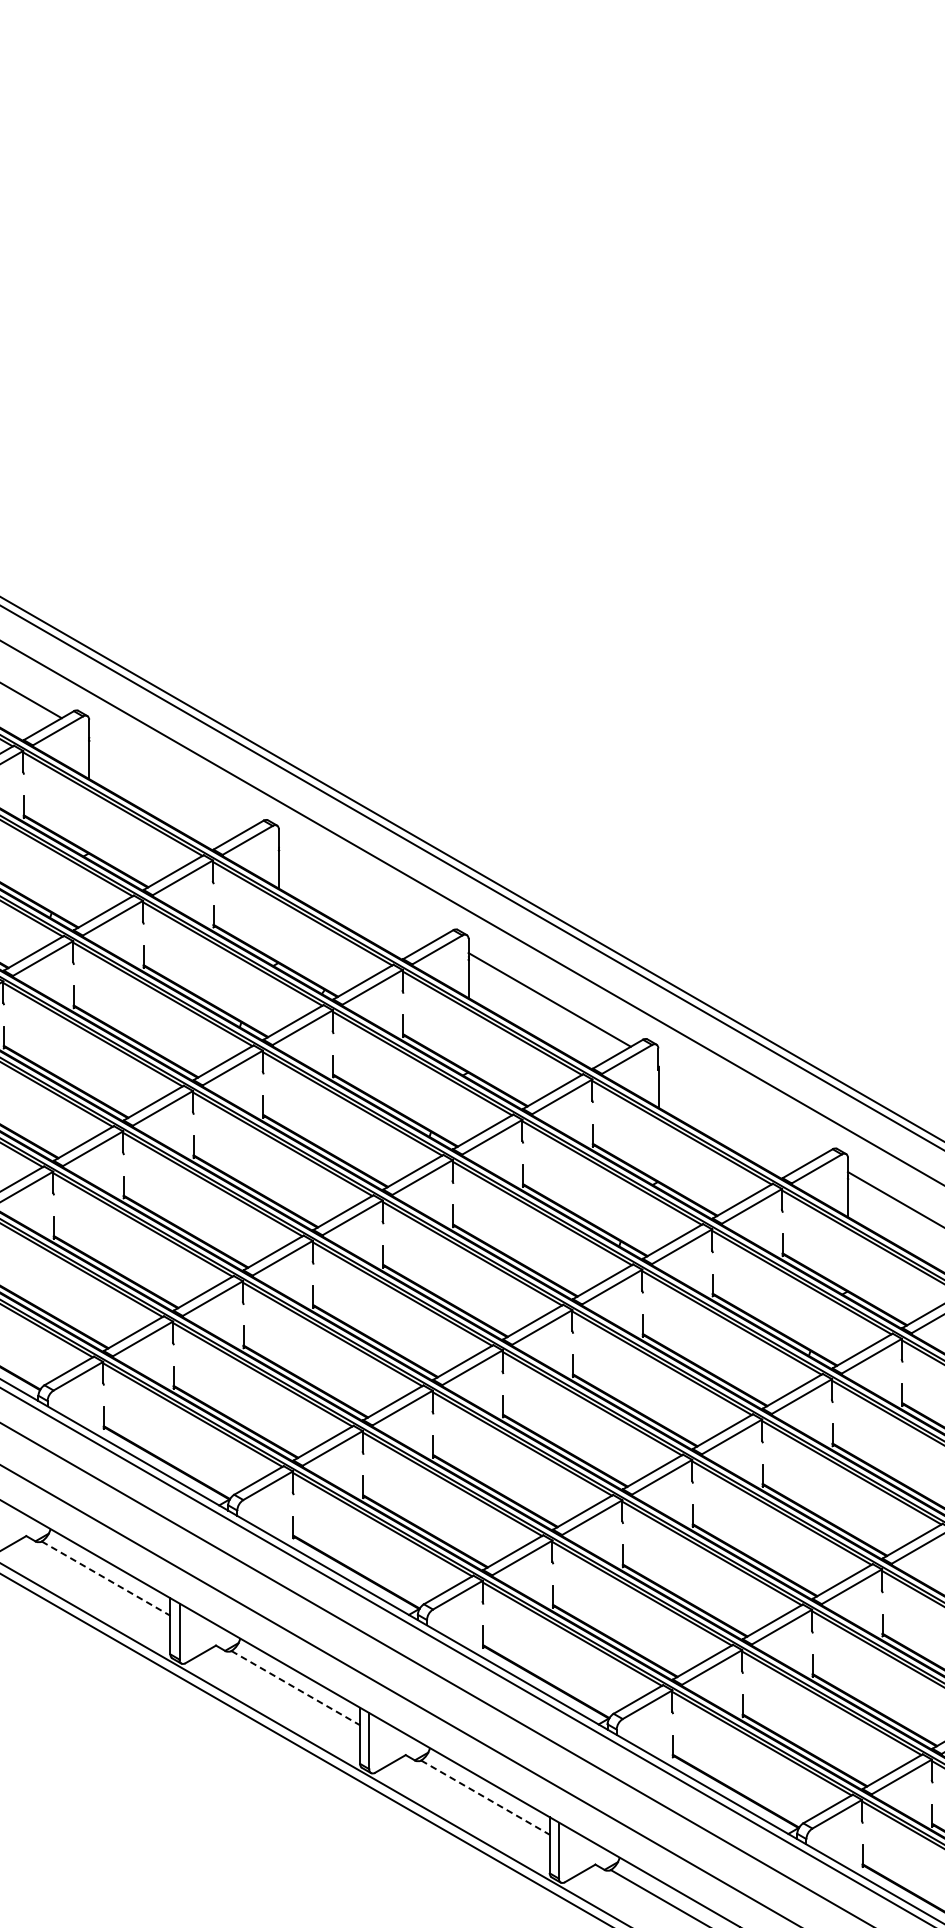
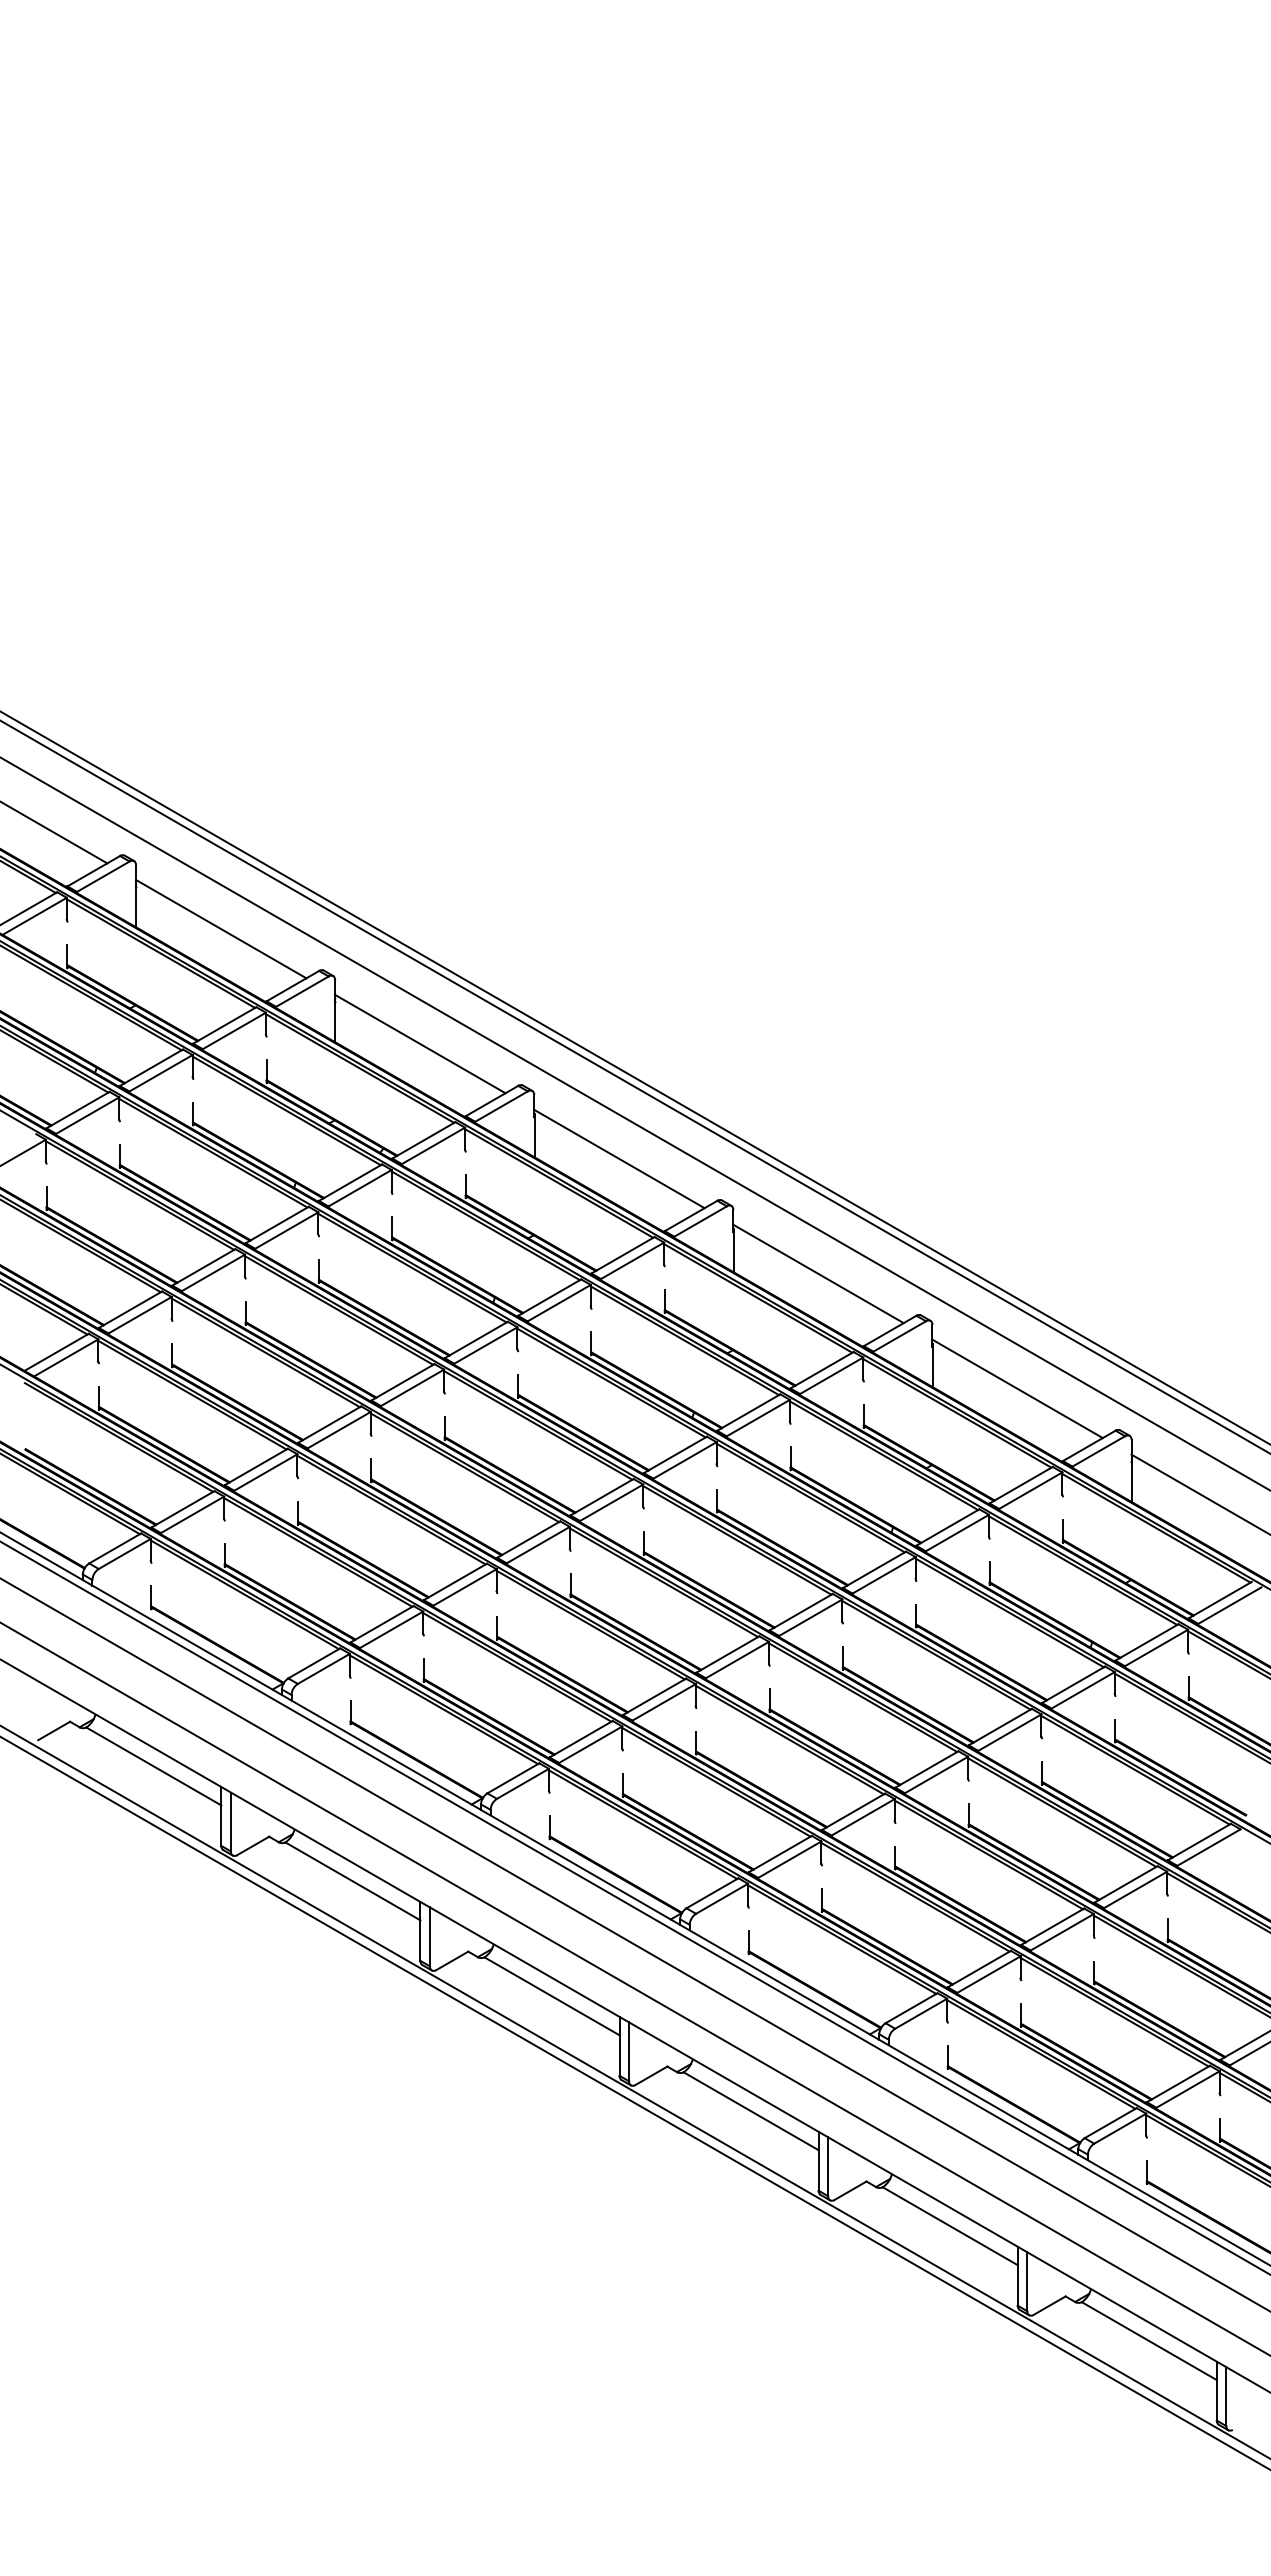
line: (170, 780) -> (221, 928), added
line: (360, 889) -> (420, 1043), added
line: (739, 1108) -> (818, 1273), added
line: (105, 1578) -> (153, 1766), dashed -> solid
line: (295, 1688) -> (352, 1881), dashed -> solid
line: (485, 1797) -> (552, 1996), dashed -> solid

